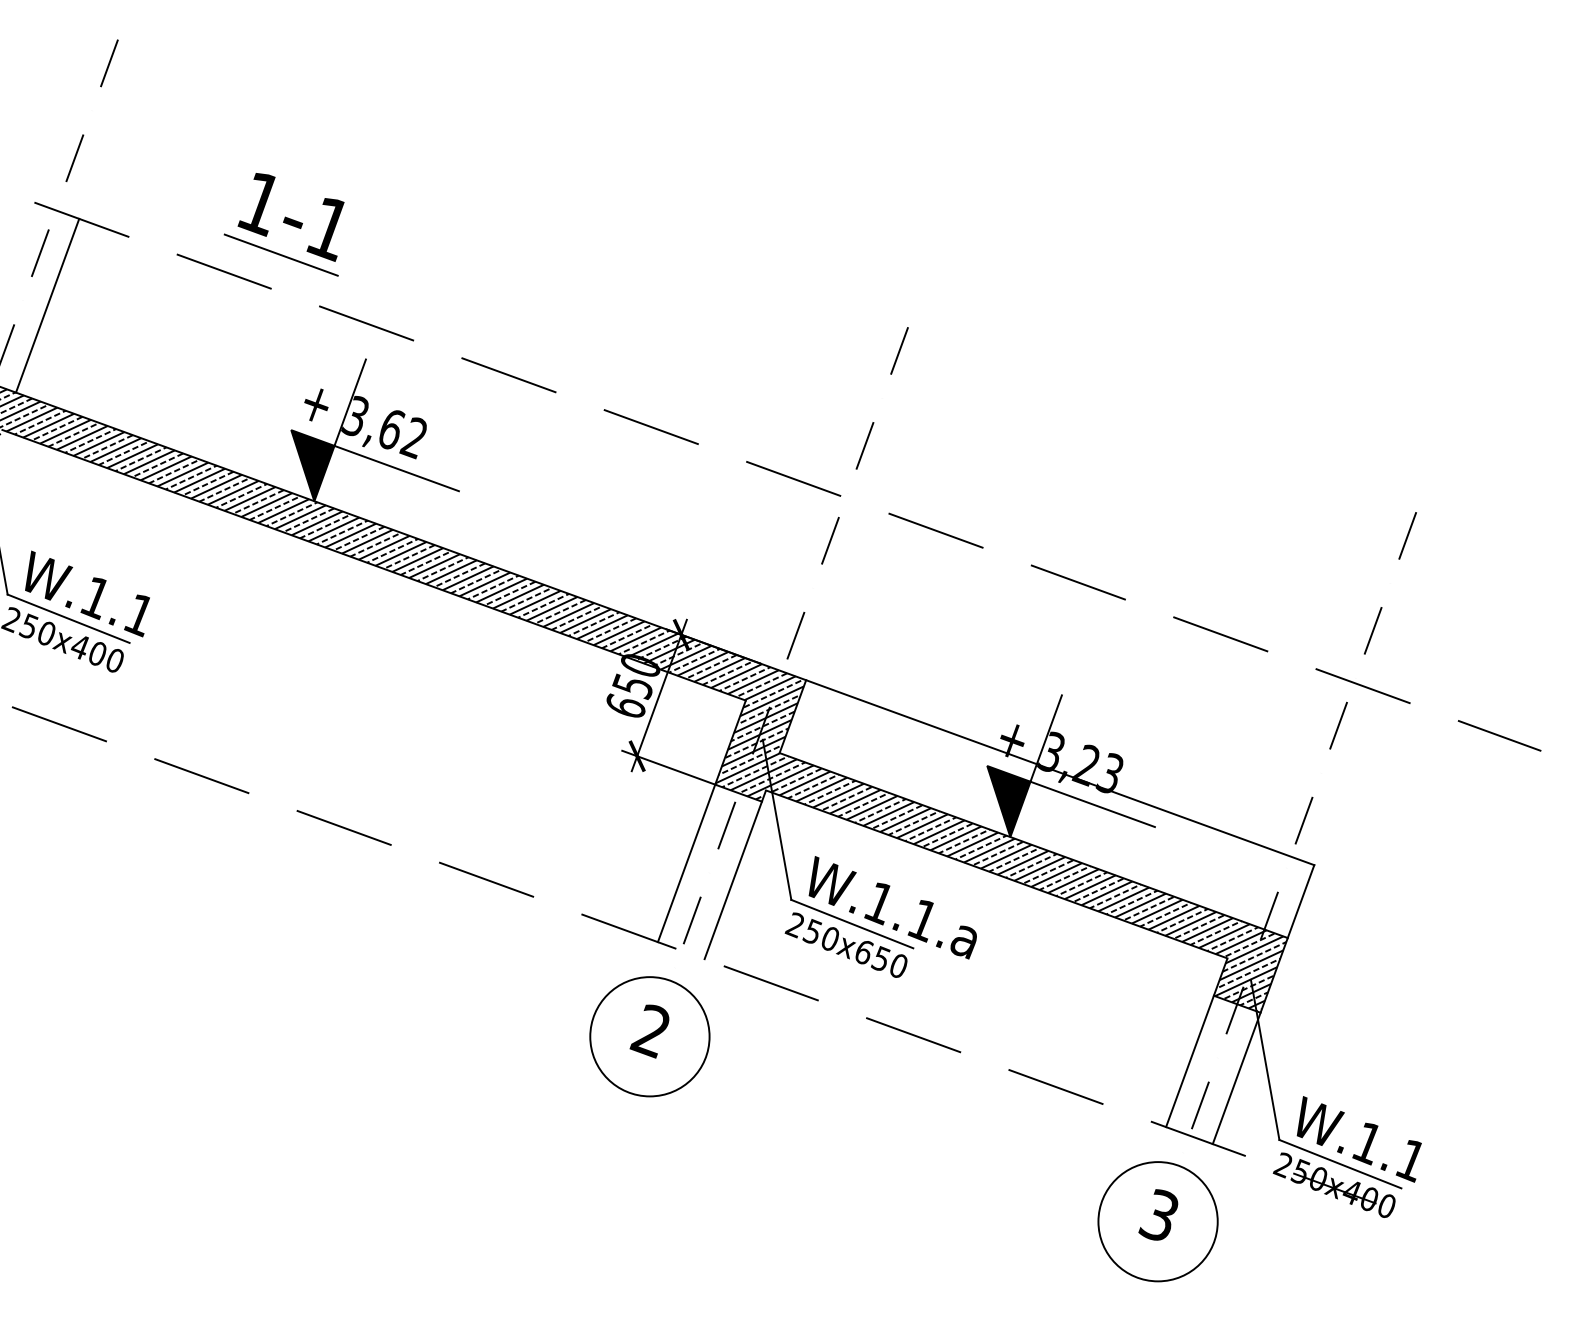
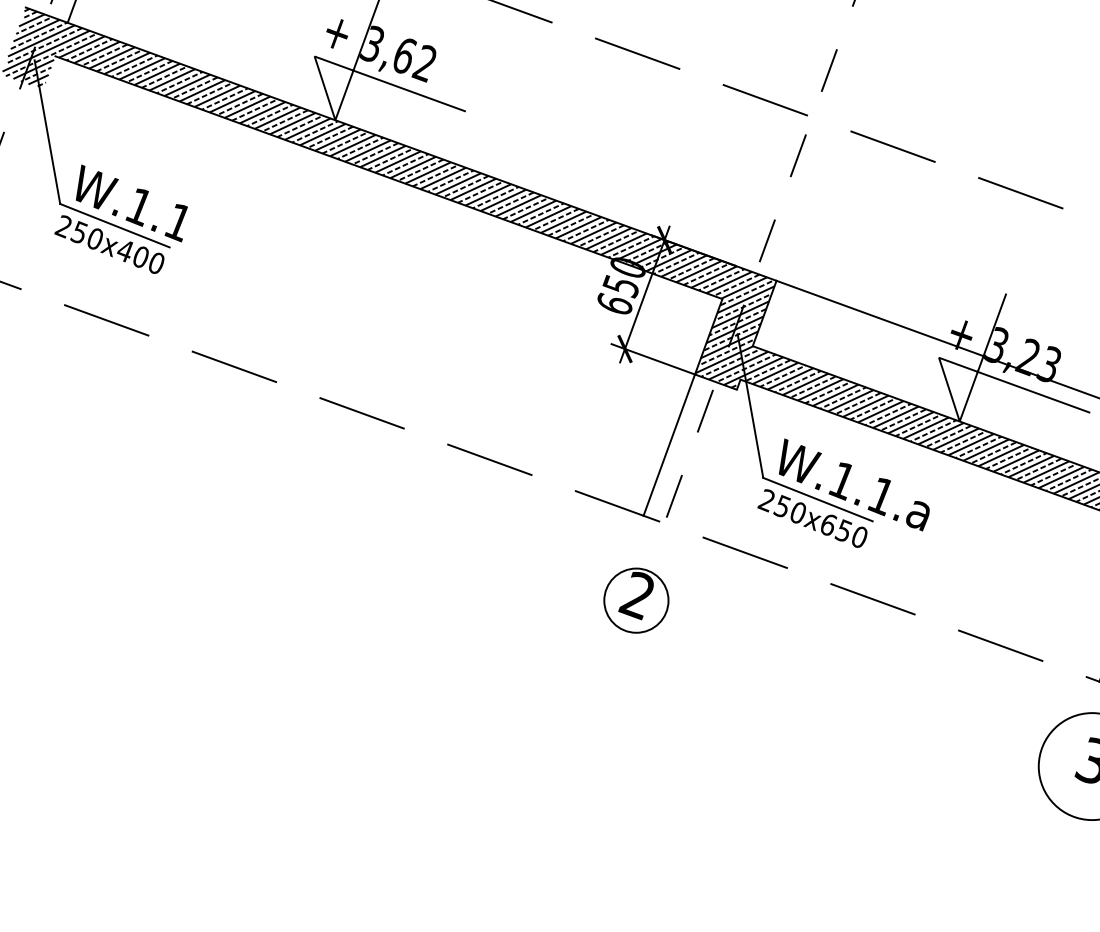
fill: (312, 465) -> (333, 88), removed
fill: (1008, 801) -> (958, 389), removed
line: (732, 880) -> (710, 460), removed
circle: (649, 1036) -> (636, 600), size x0.6

